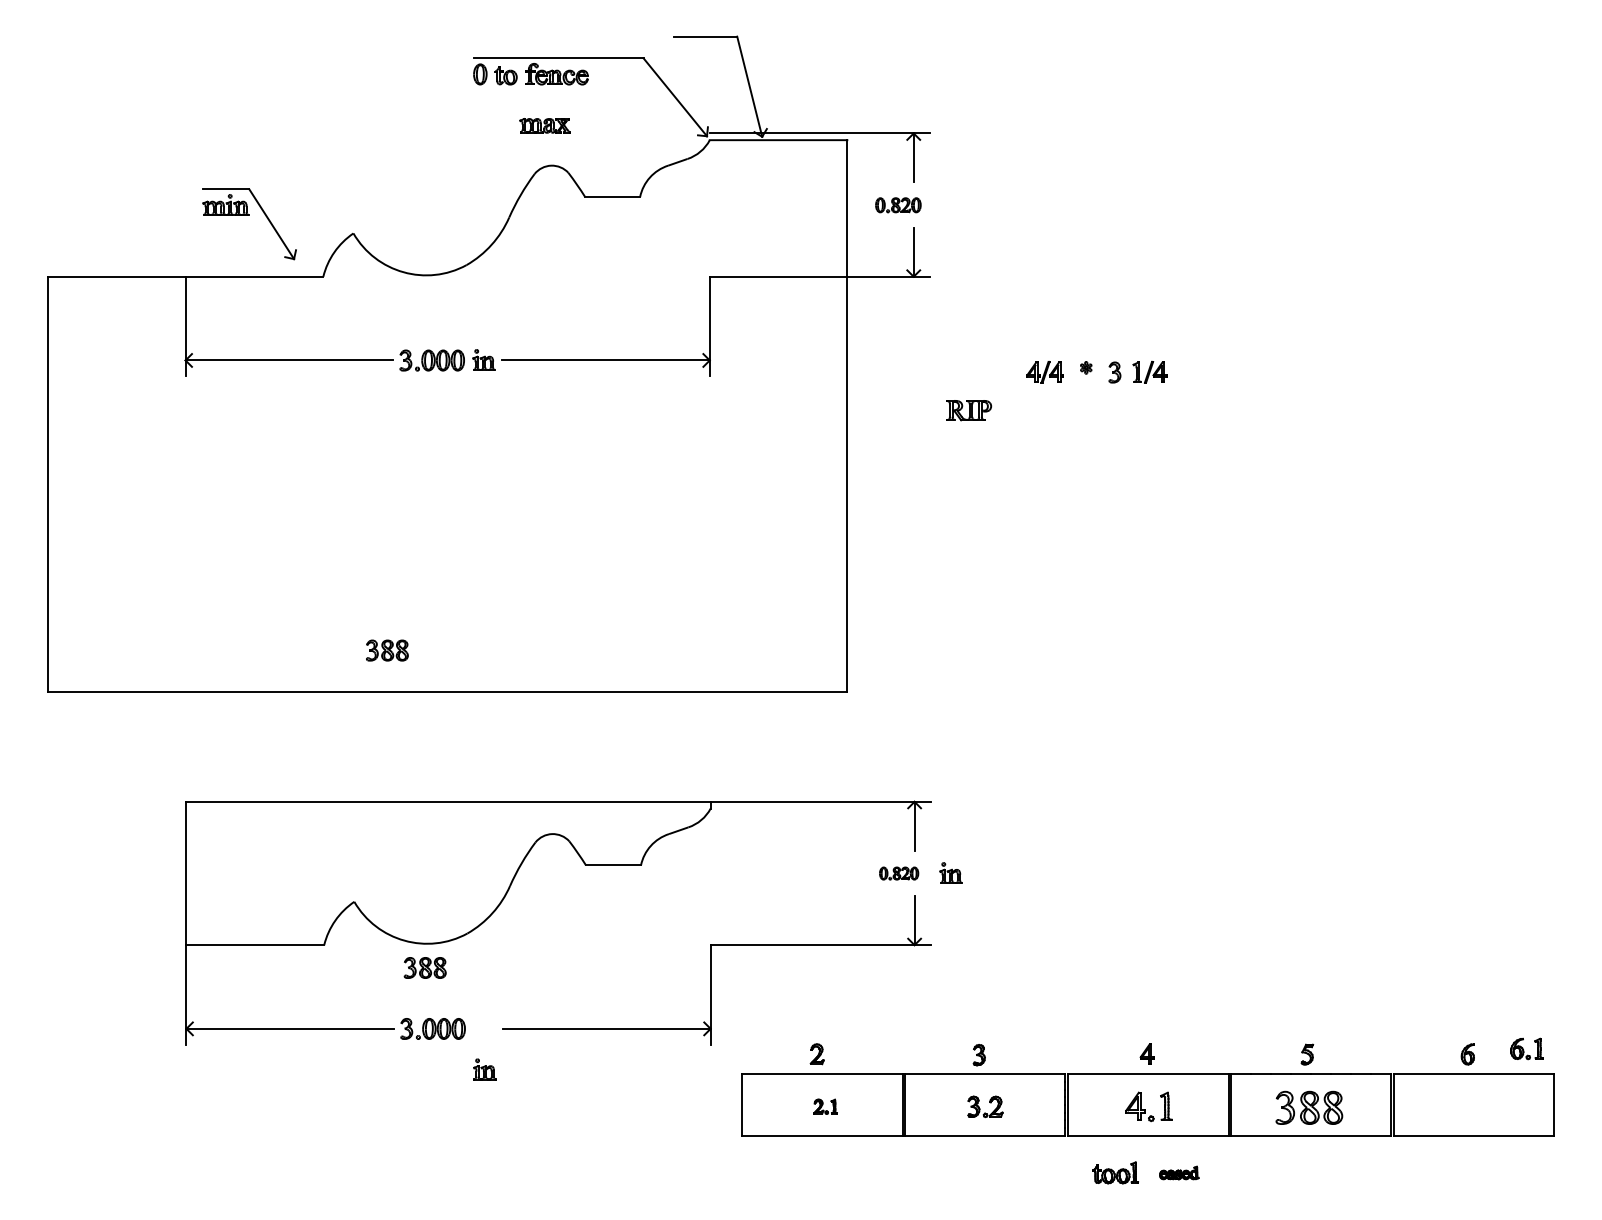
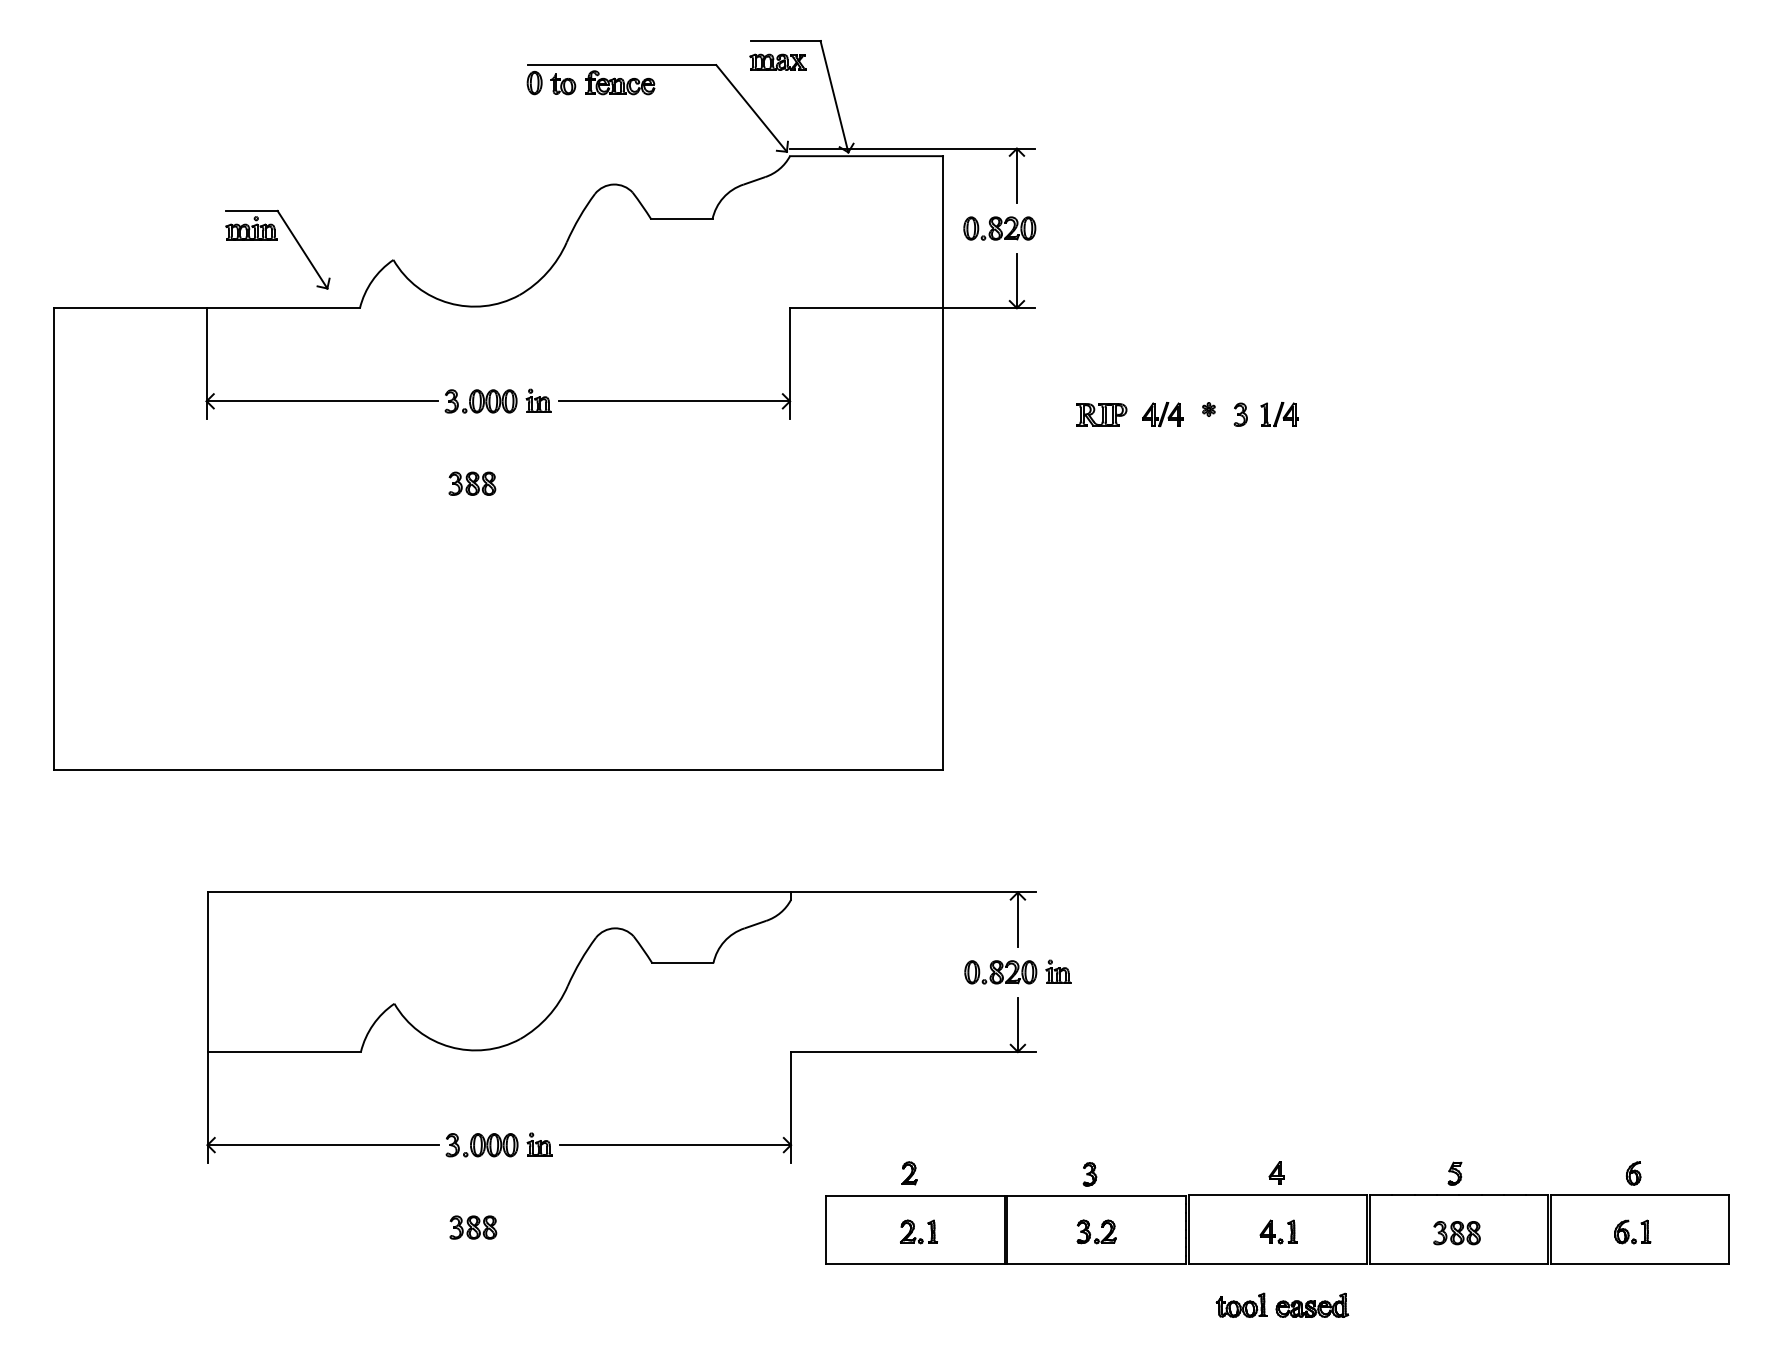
part: (544, 125) -> (777, 61), moved
part: (898, 205) -> (999, 228), size x1.43
part: (969, 410) -> (1102, 414), moved
part: (387, 650) -> (472, 483), moved
part: (898, 873) -> (999, 972), size x1.67
part: (424, 967) -> (472, 1227), moved
part: (1526, 1048) -> (1632, 1231), moved
part: (484, 1069) -> (539, 1144), moved
part: (825, 1106) -> (918, 1231), size x1.43
part: (1148, 1106) -> (1278, 1231), size x0.71
part: (1308, 1107) -> (1456, 1232), size x0.62
part: (1179, 1172) -> (1312, 1304), size x1.67

